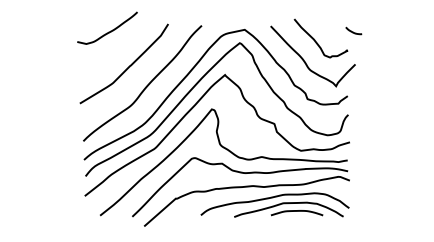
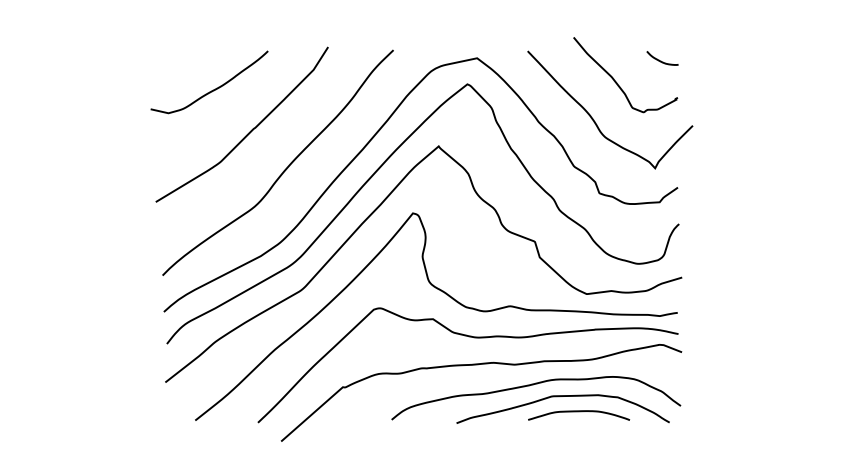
curve: (108, 31) -> (211, 88), moved
curve: (353, 31) -> (661, 59), moved

